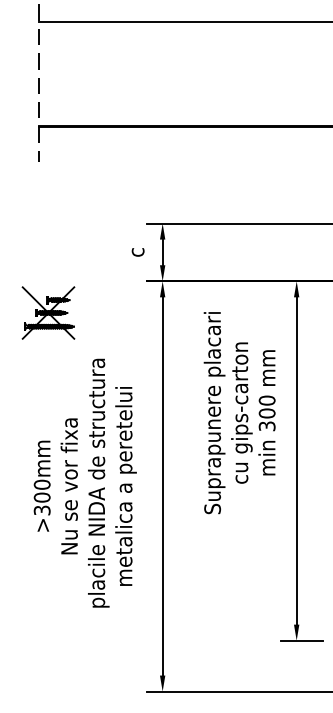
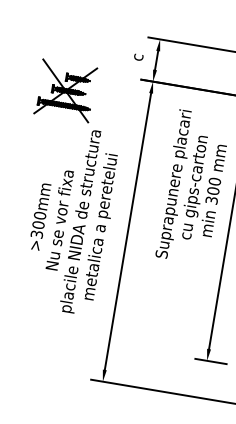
part: (48, 312) -> (65, 90), size x1.43

